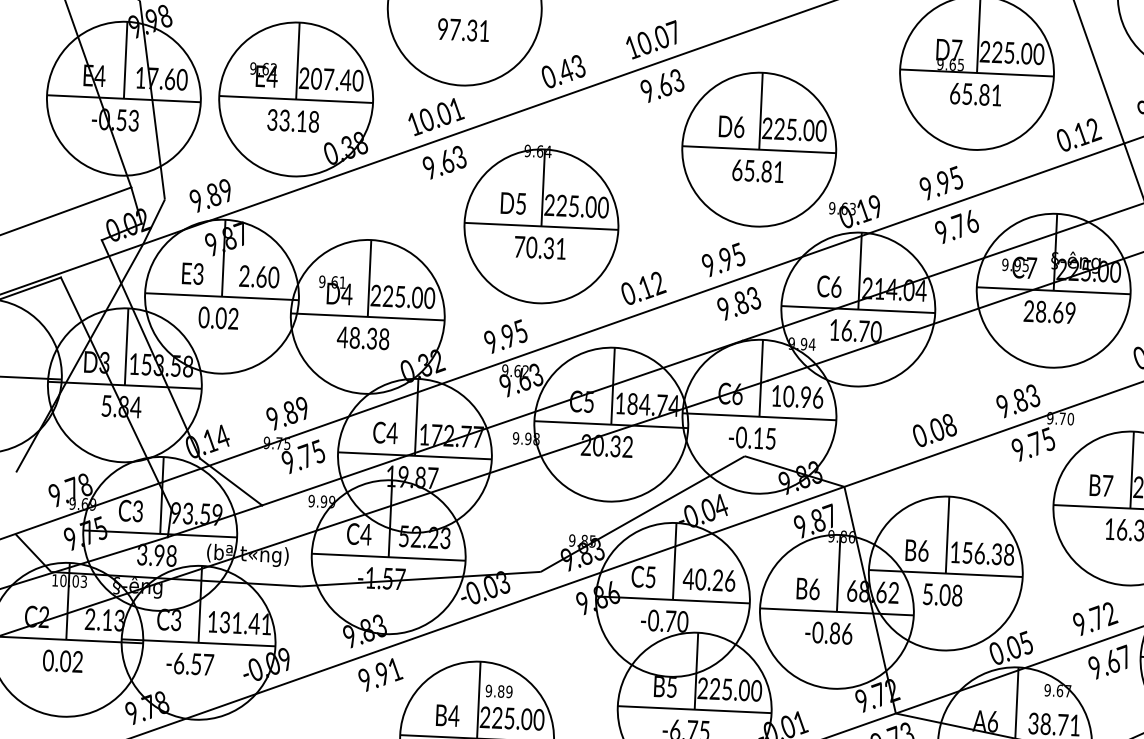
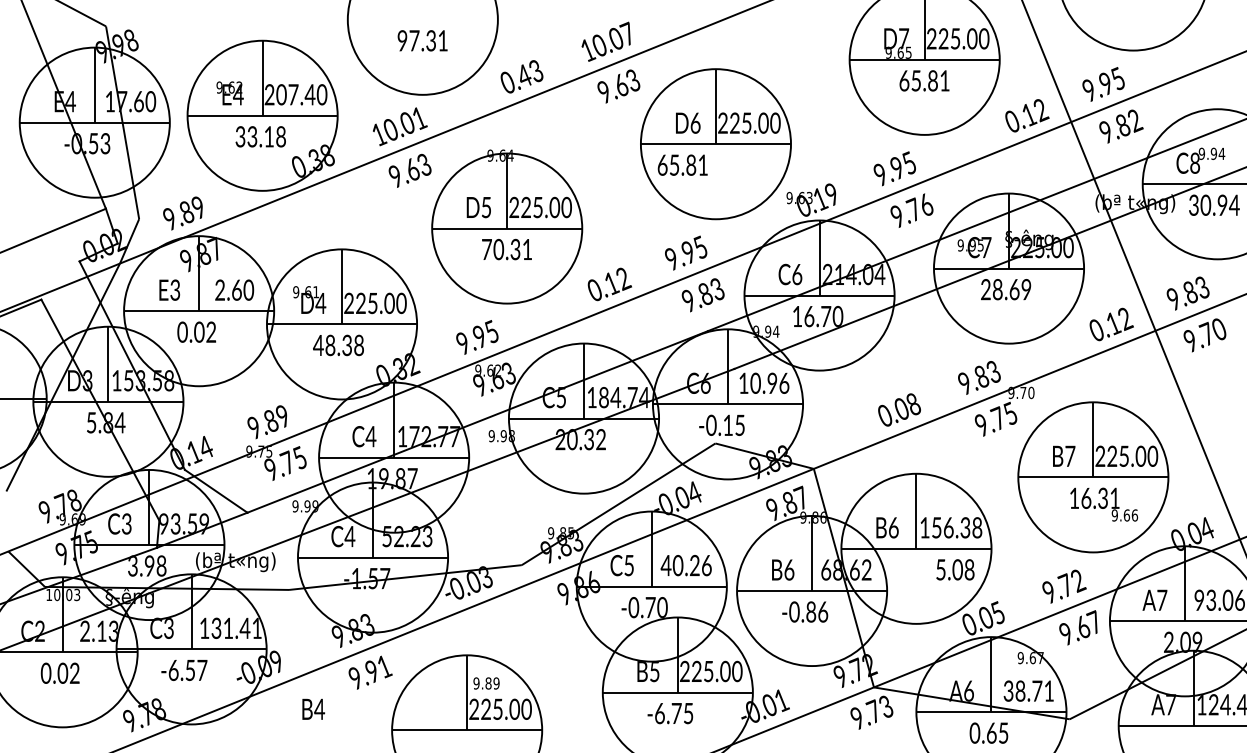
text: (757, 170) -> (682, 164), moved
text: (942, 594) -> (955, 569), moved
text: (447, 714) -> (313, 708), moved

